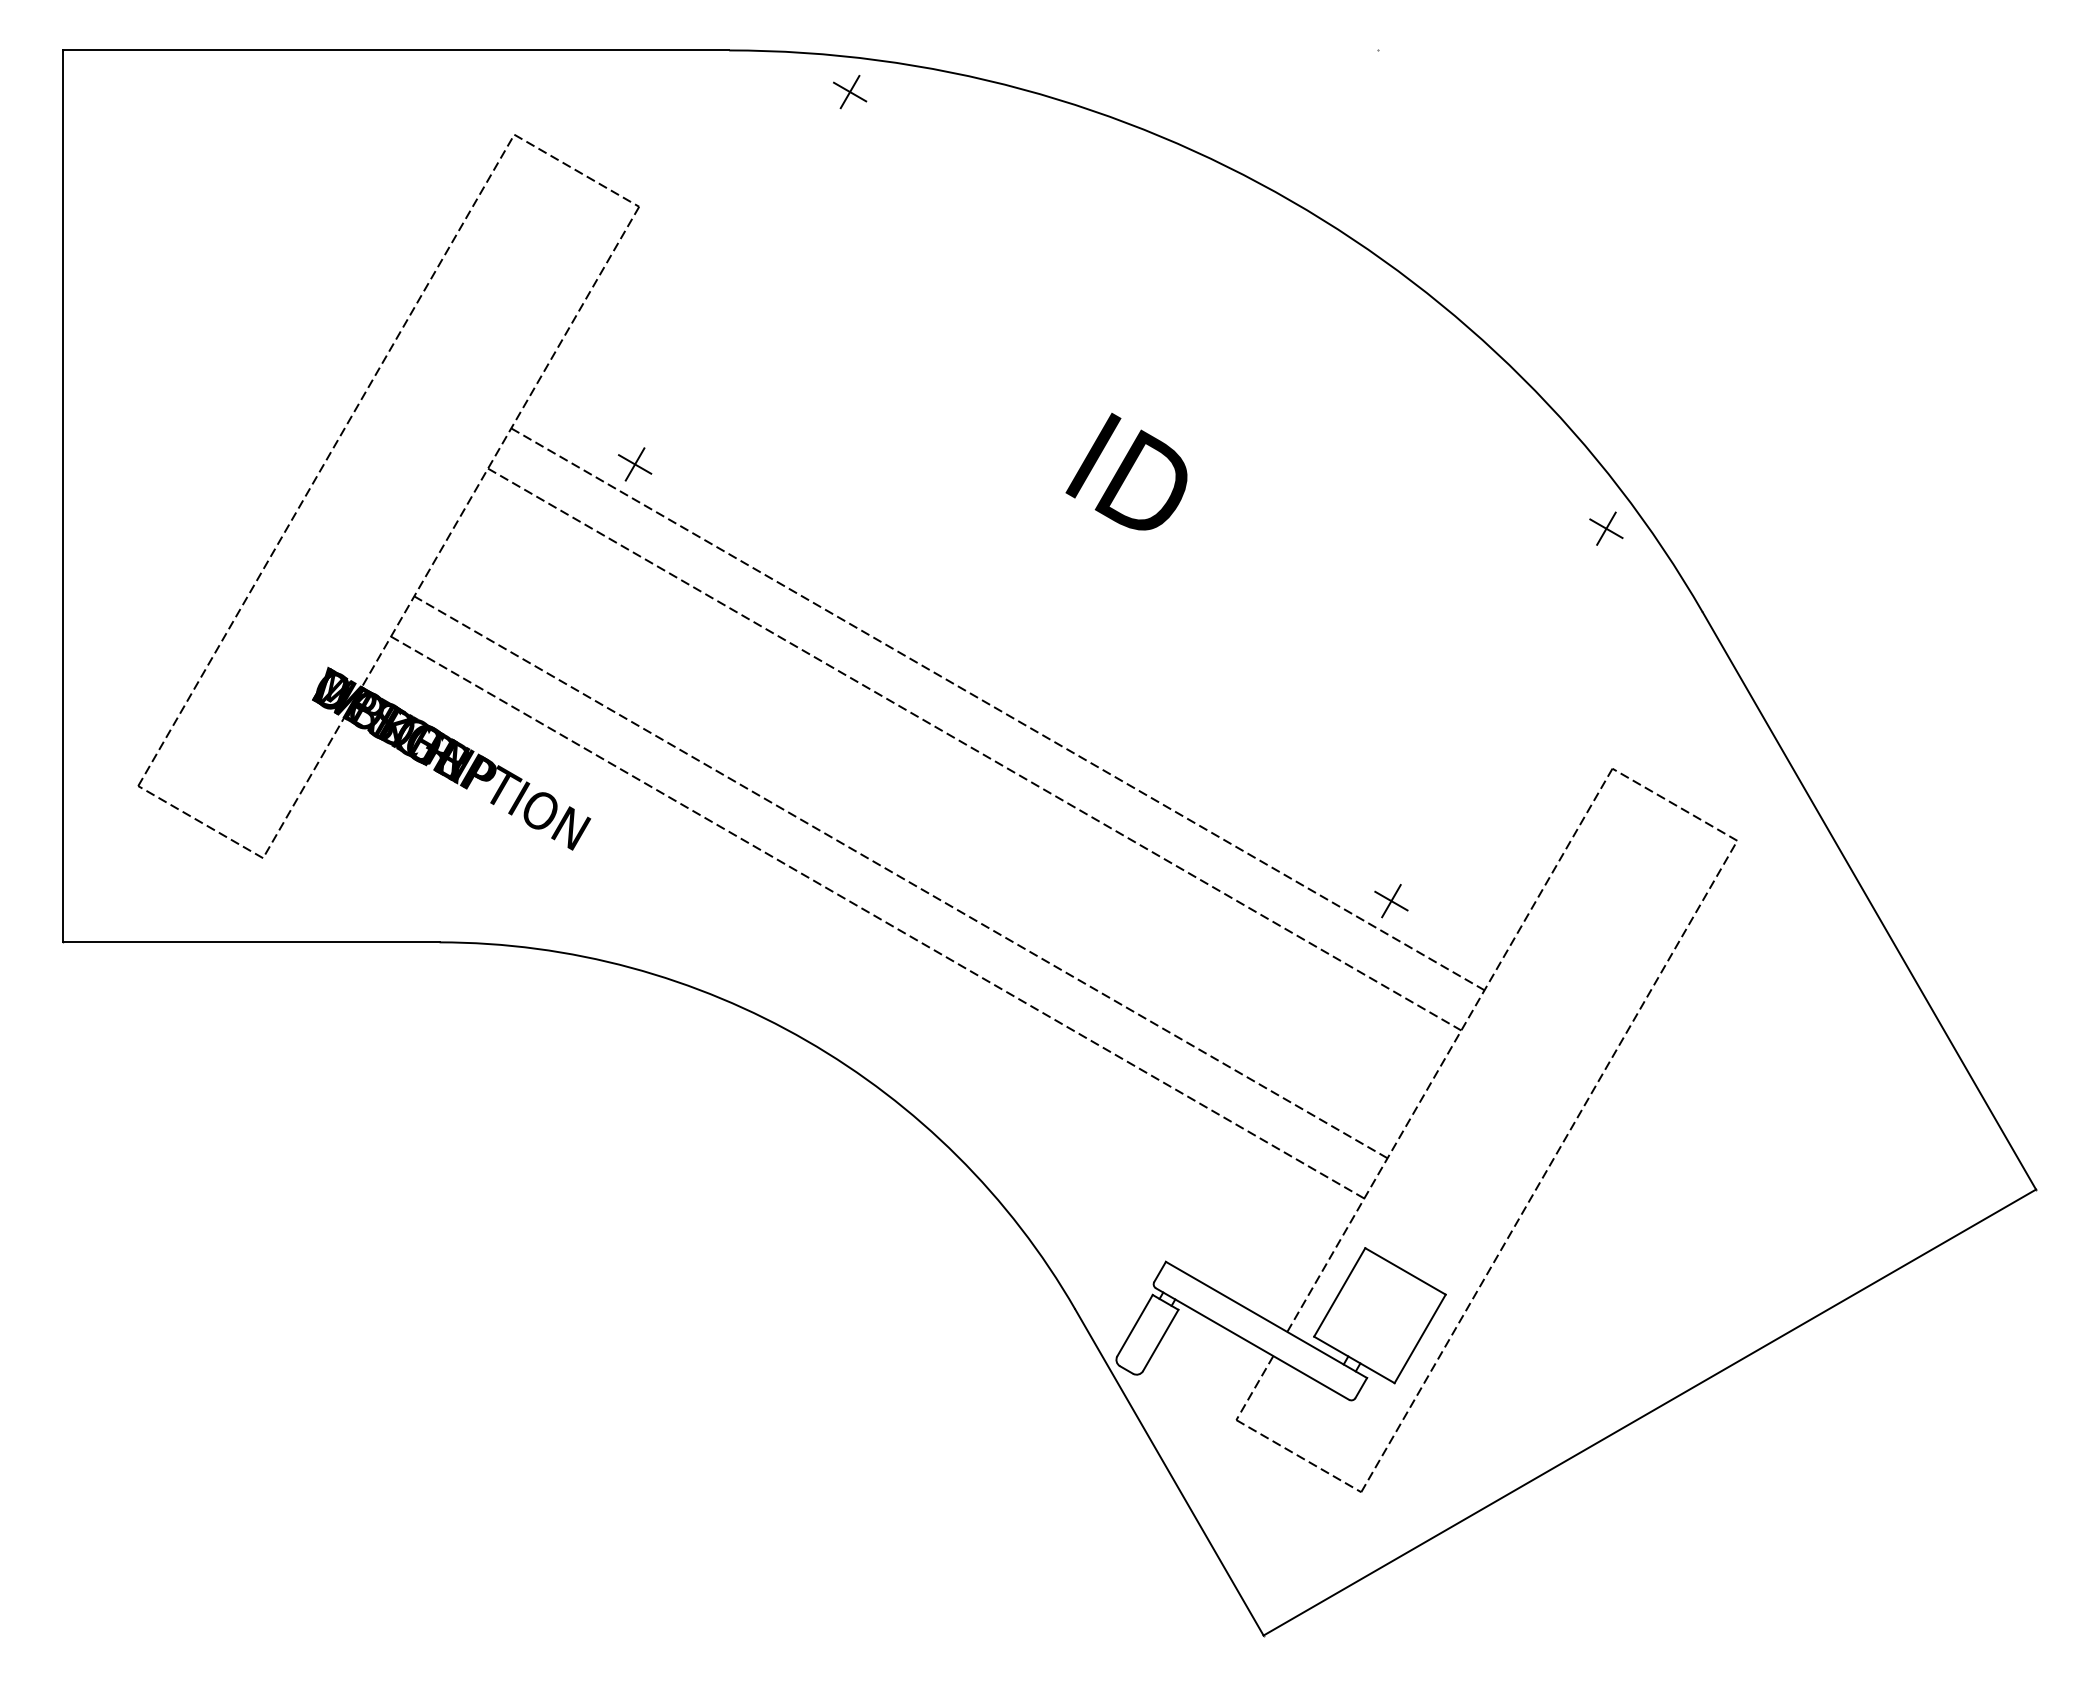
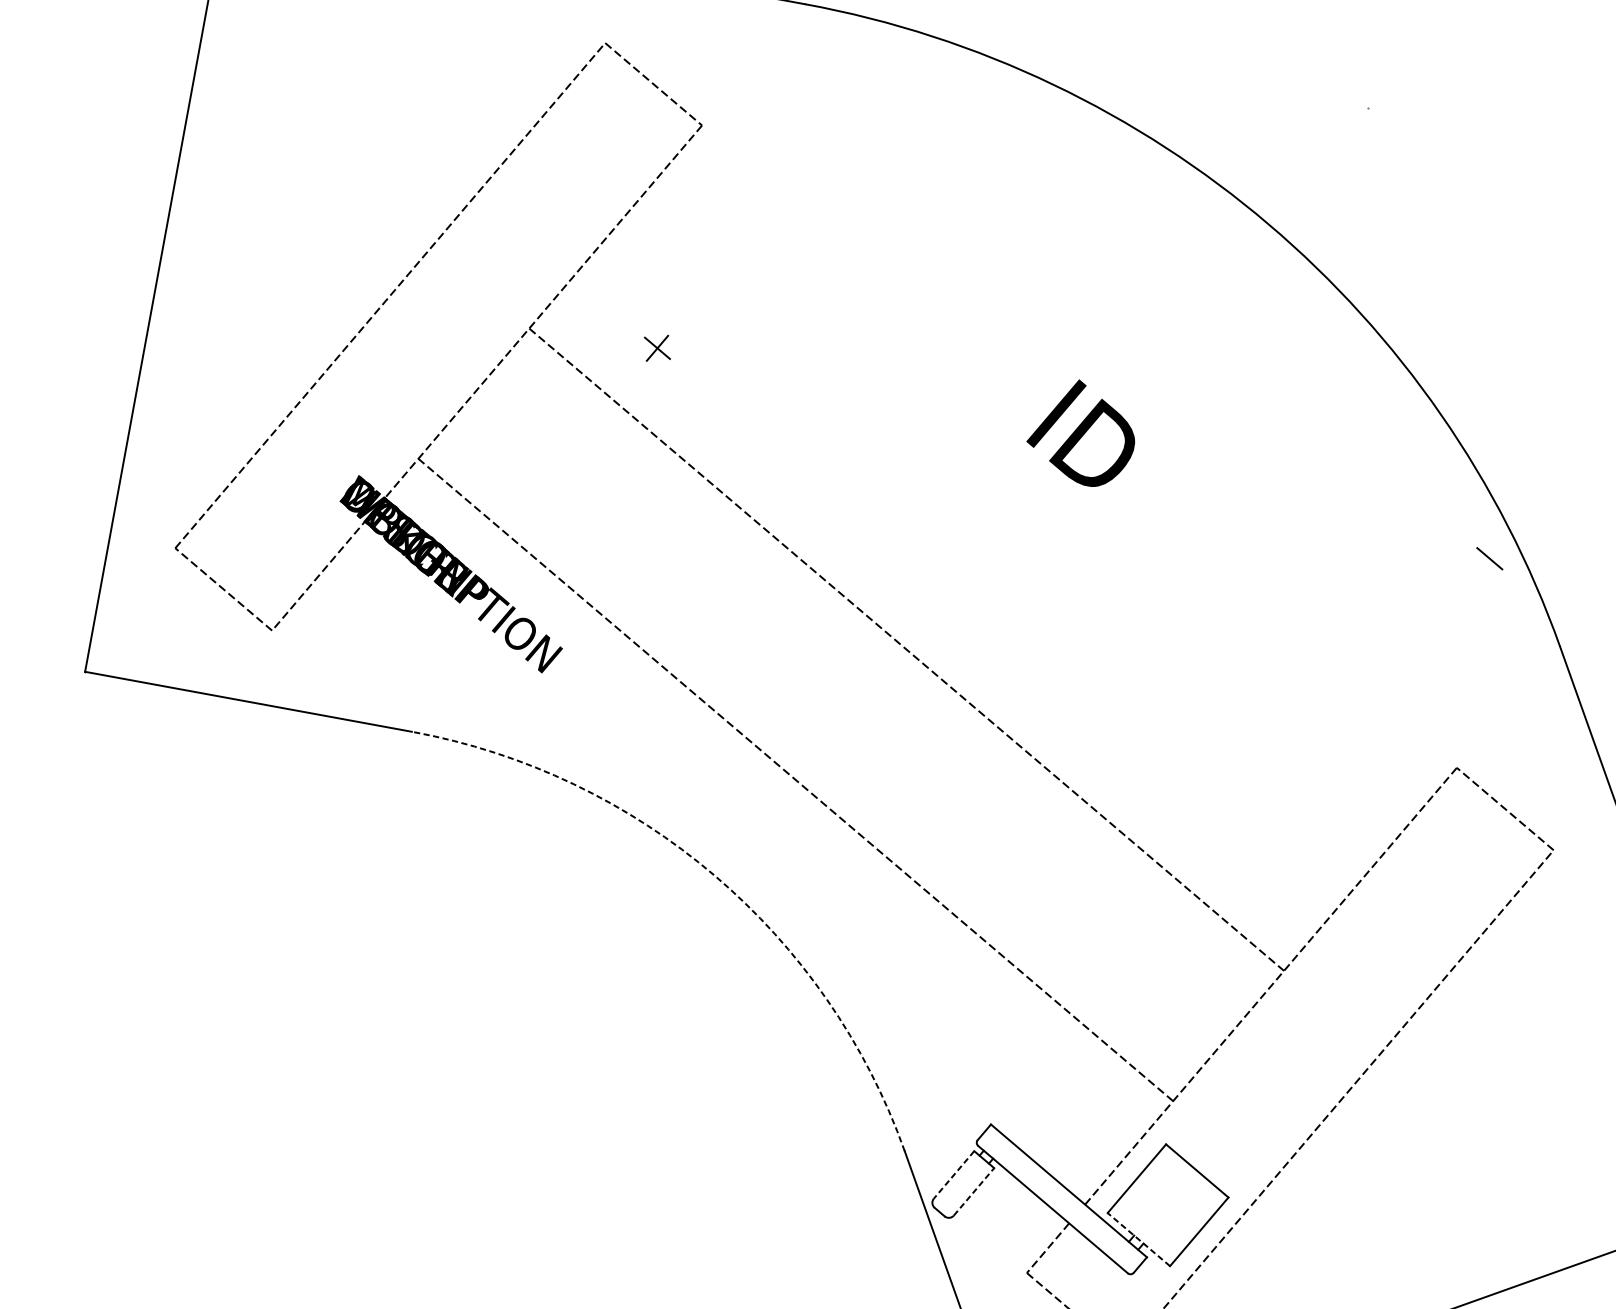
part: (850, 92) -> (903, 59), removed
line: (1606, 528) -> (1489, 558), removed
line: (997, 709) -> (932, 618), removed
line: (900, 877) -> (821, 748), removed
part: (1391, 901) -> (1244, 847), removed
arc: (806, 1040) -> (714, 875), solid -> dashed
line: (1134, 1325) -> (953, 1174), solid -> dashed
line: (1161, 1340) -> (974, 1192), solid -> dashed
line: (1353, 1359) -> (1138, 1239), solid -> dashed

